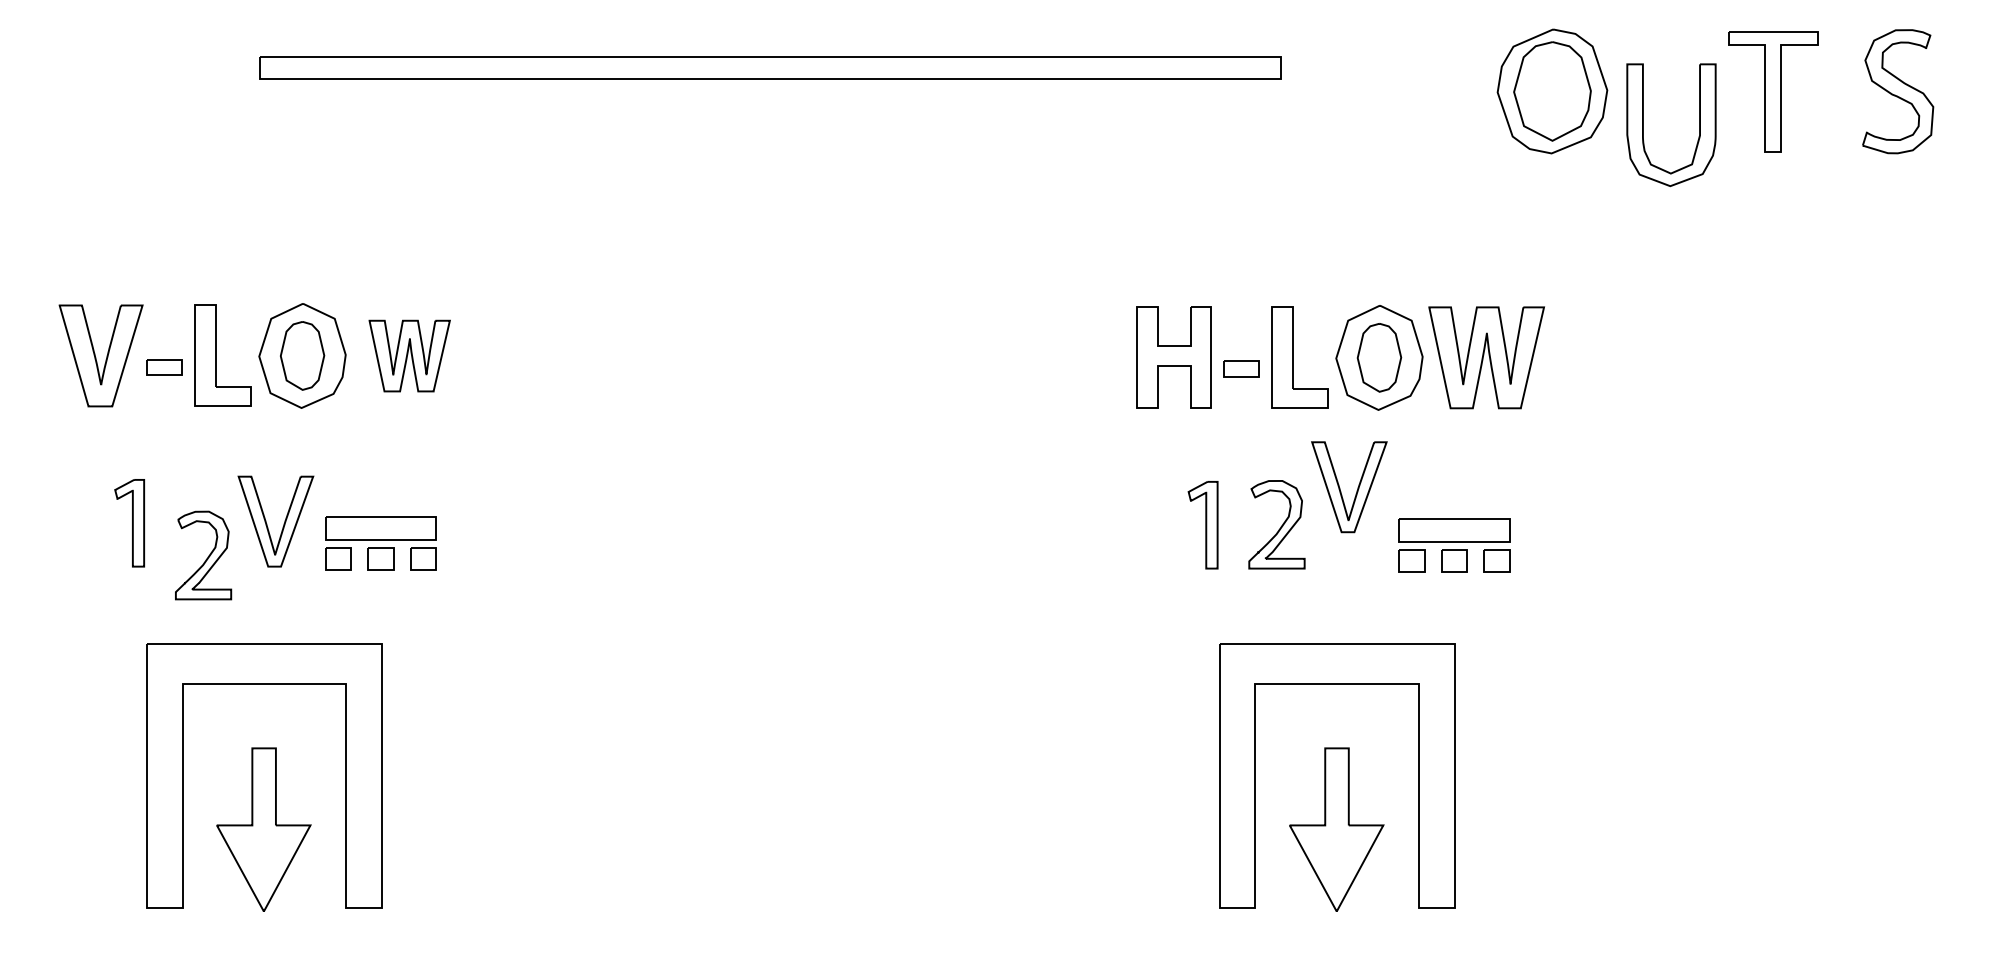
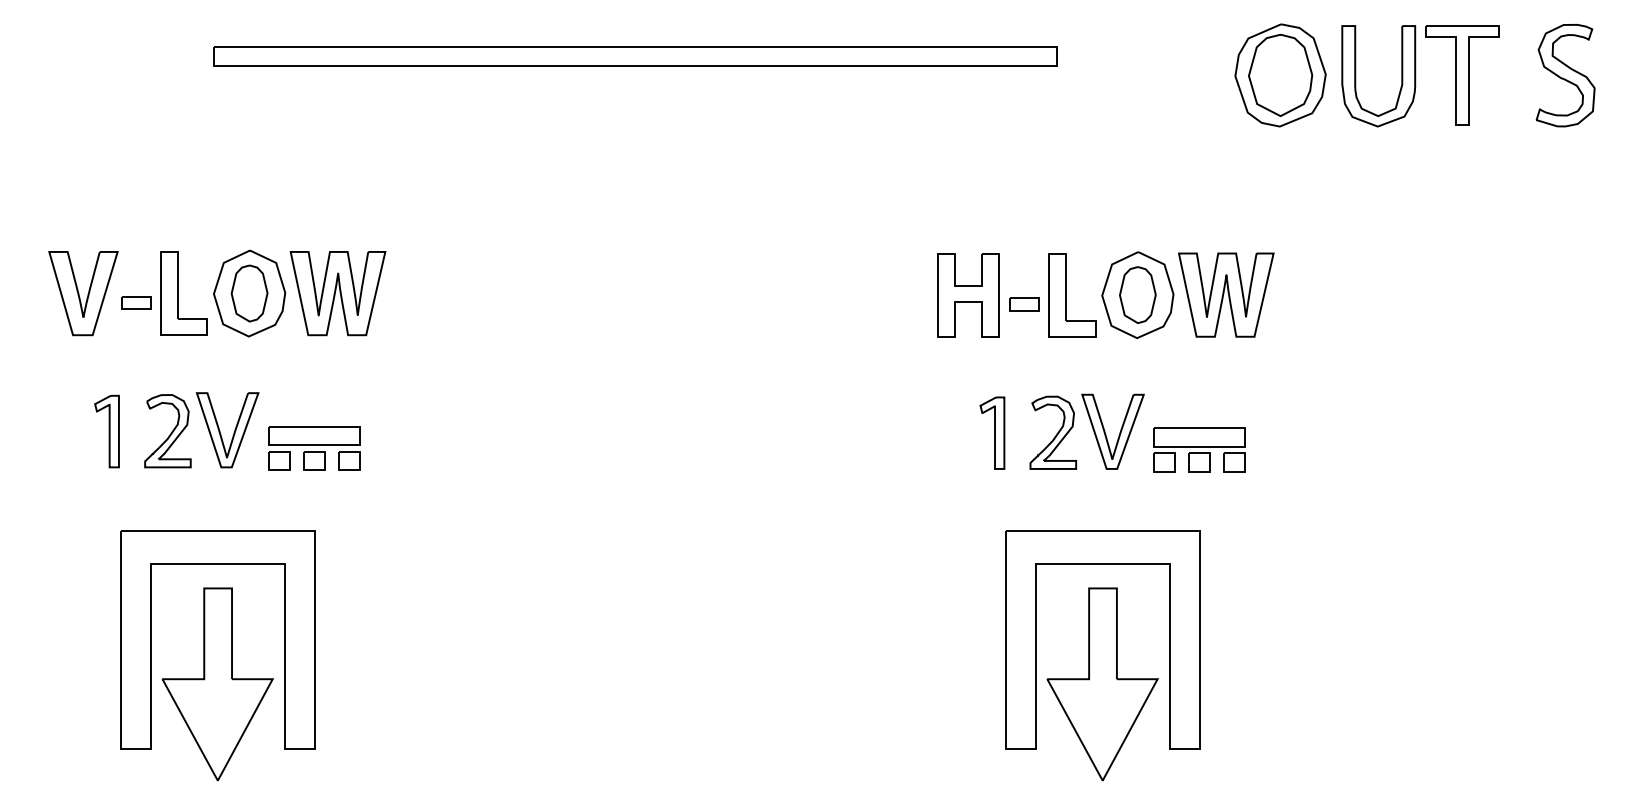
part: (1644, 125) -> (1356, 76), moved
part: (409, 355) -> (337, 293), size x1.43
part: (1341, 490) -> (1106, 434), moved
part: (202, 555) -> (167, 431), moved
part: (263, 829) -> (217, 684), size x1.43
part: (1336, 829) -> (1102, 684), size x1.43

